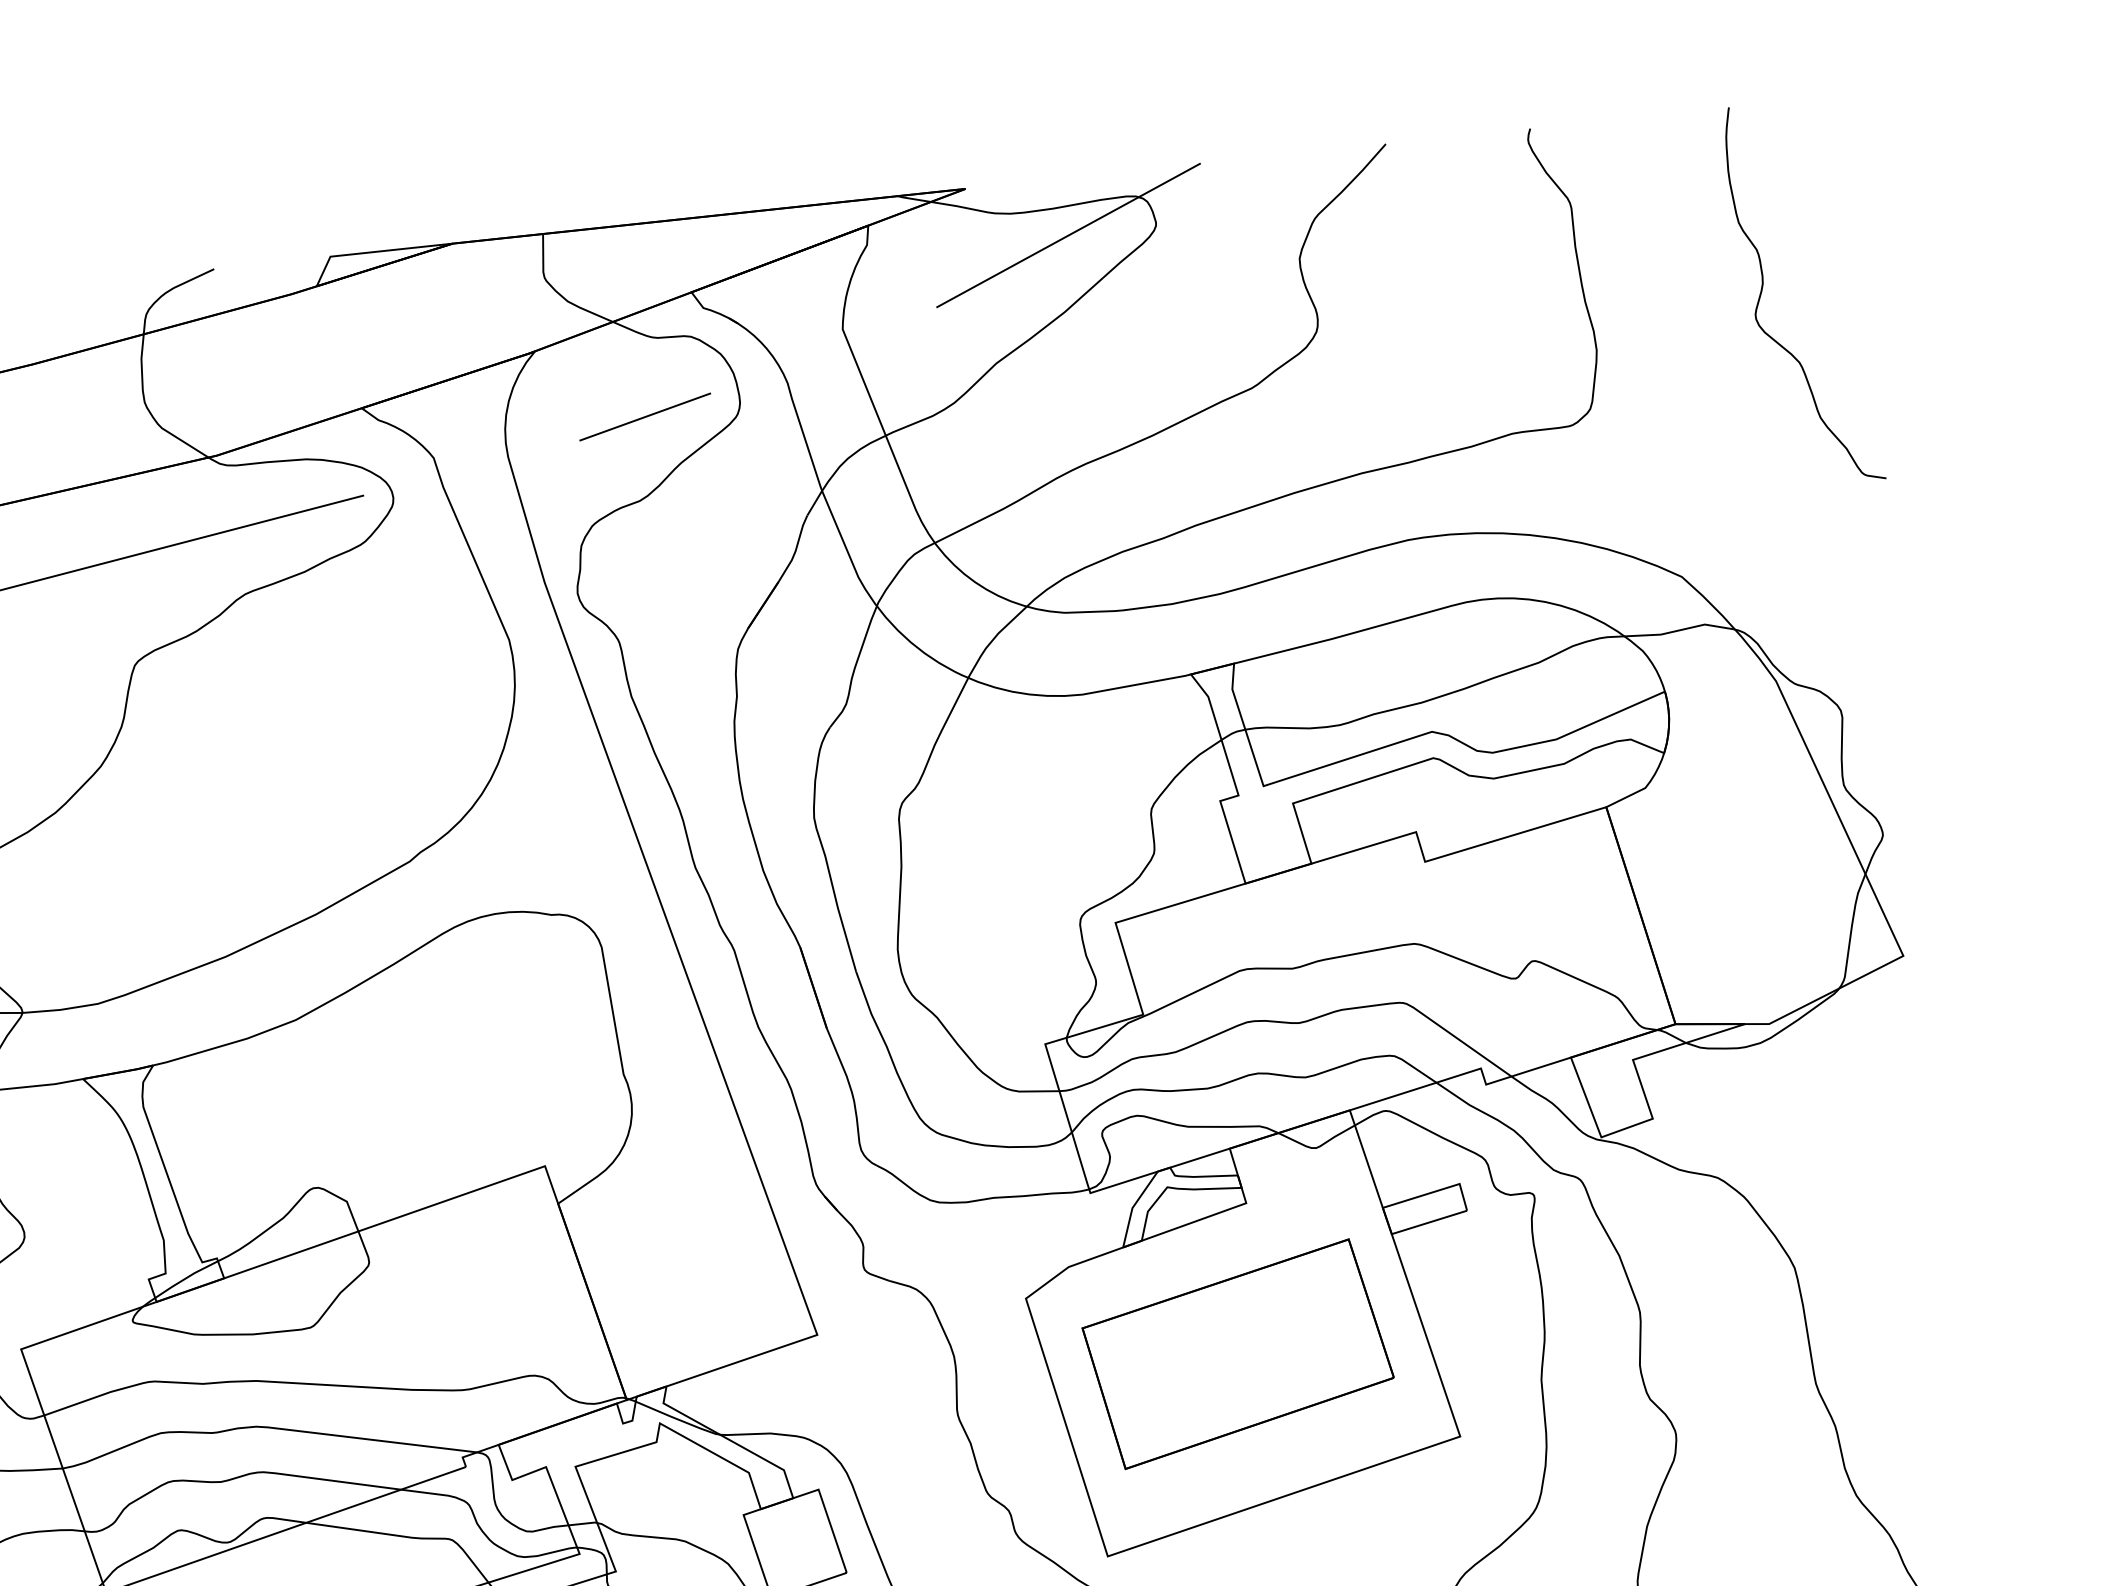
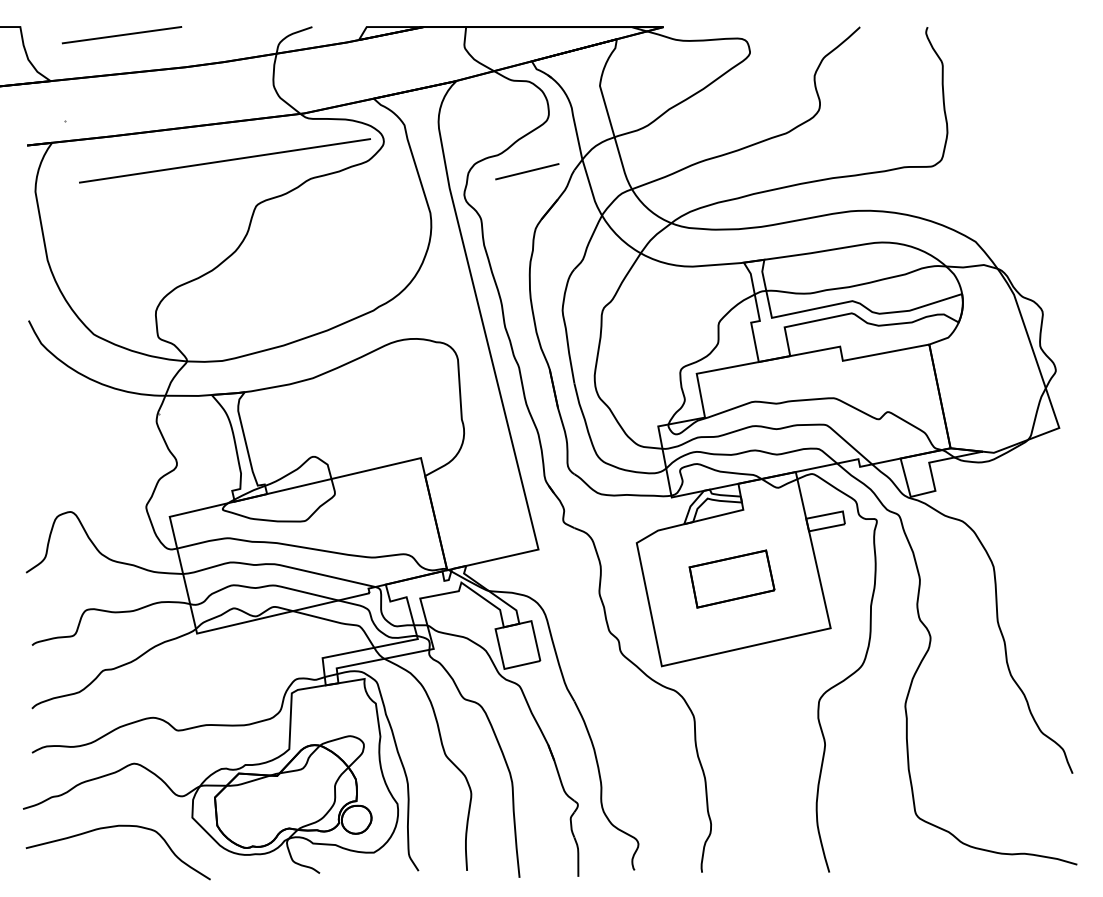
line: (1067, 235) -> (708, 53), removed
curve: (1765, 286) -> (1028, 111), removed
line: (645, 416) -> (527, 171), moved
part: (1236, 1352) -> (731, 578), size x0.6

